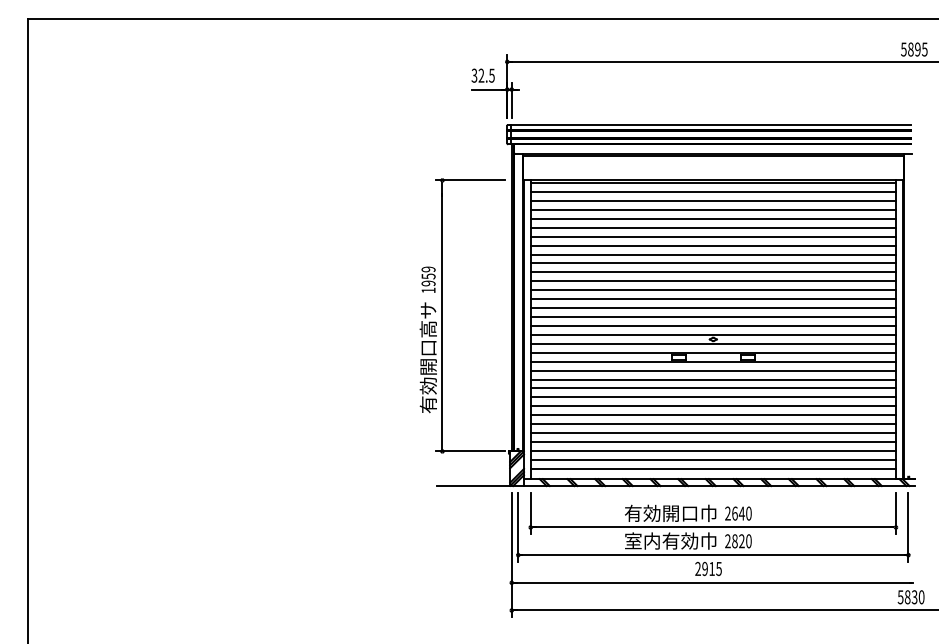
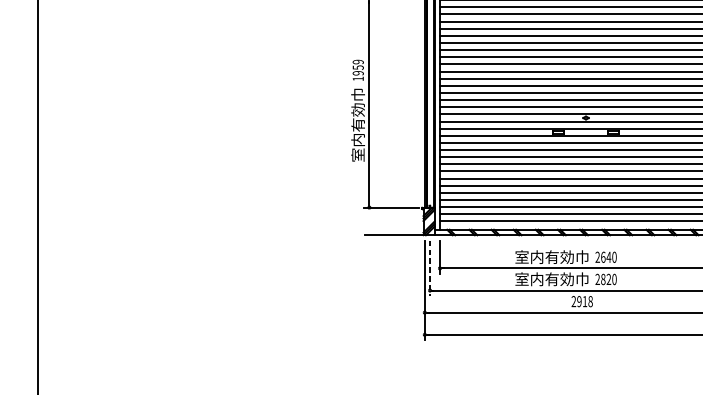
text: (427, 357) -> (357, 132), 有効開口高サ -> 室内有効巾
text: (661, 513) -> (544, 257), 有効開口巾 -> 室内有効巾
line: (518, 527) -> (430, 268), solid -> dashed
text: (718, 568) -> (590, 301), 2915 -> 2918

